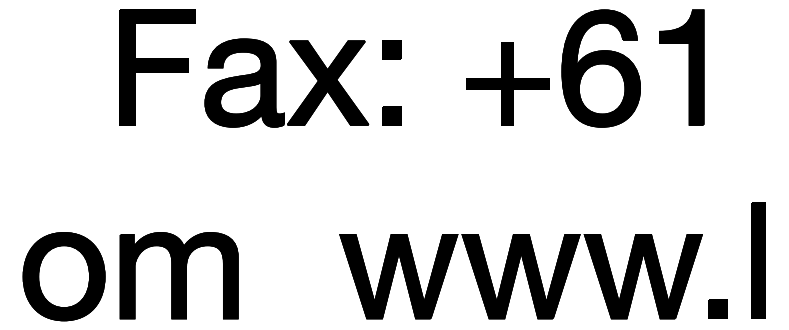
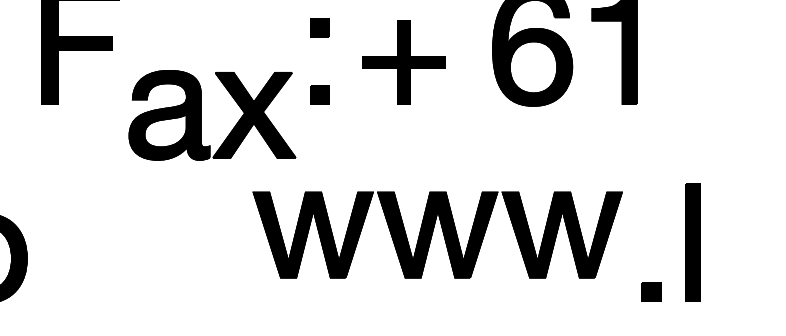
part: (276, 82) -> (201, 114), moved
part: (507, 83) -> (403, 61), moved
part: (178, 275) -> (102, 257), removed
part: (520, 276) -> (437, 234), moved

